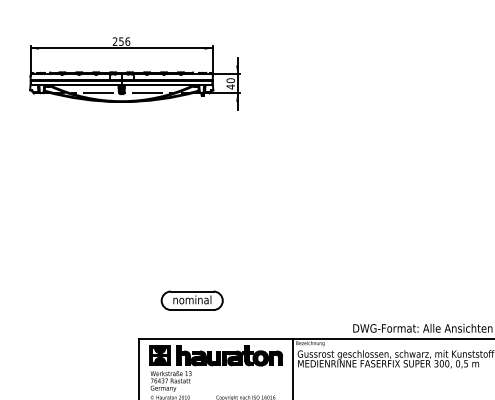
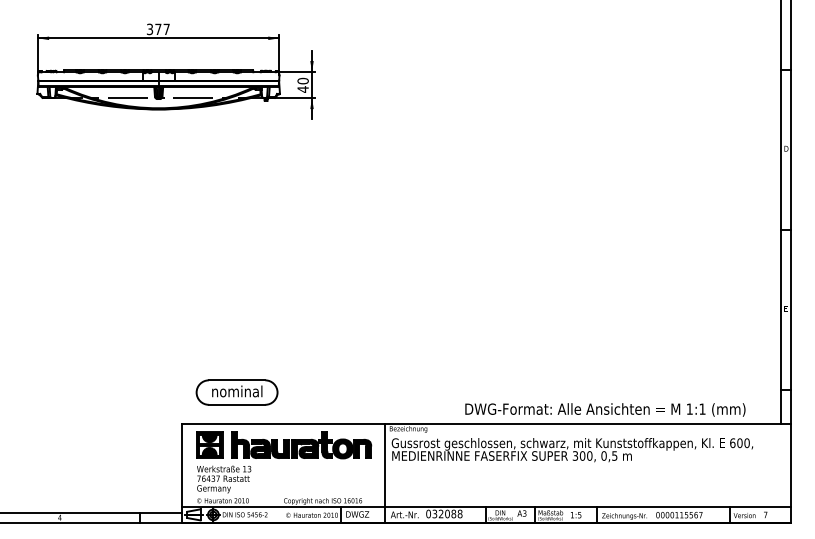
text: (121, 41) -> (158, 29), 256 -> 377
part: (191, 300) -> (236, 392), moved

